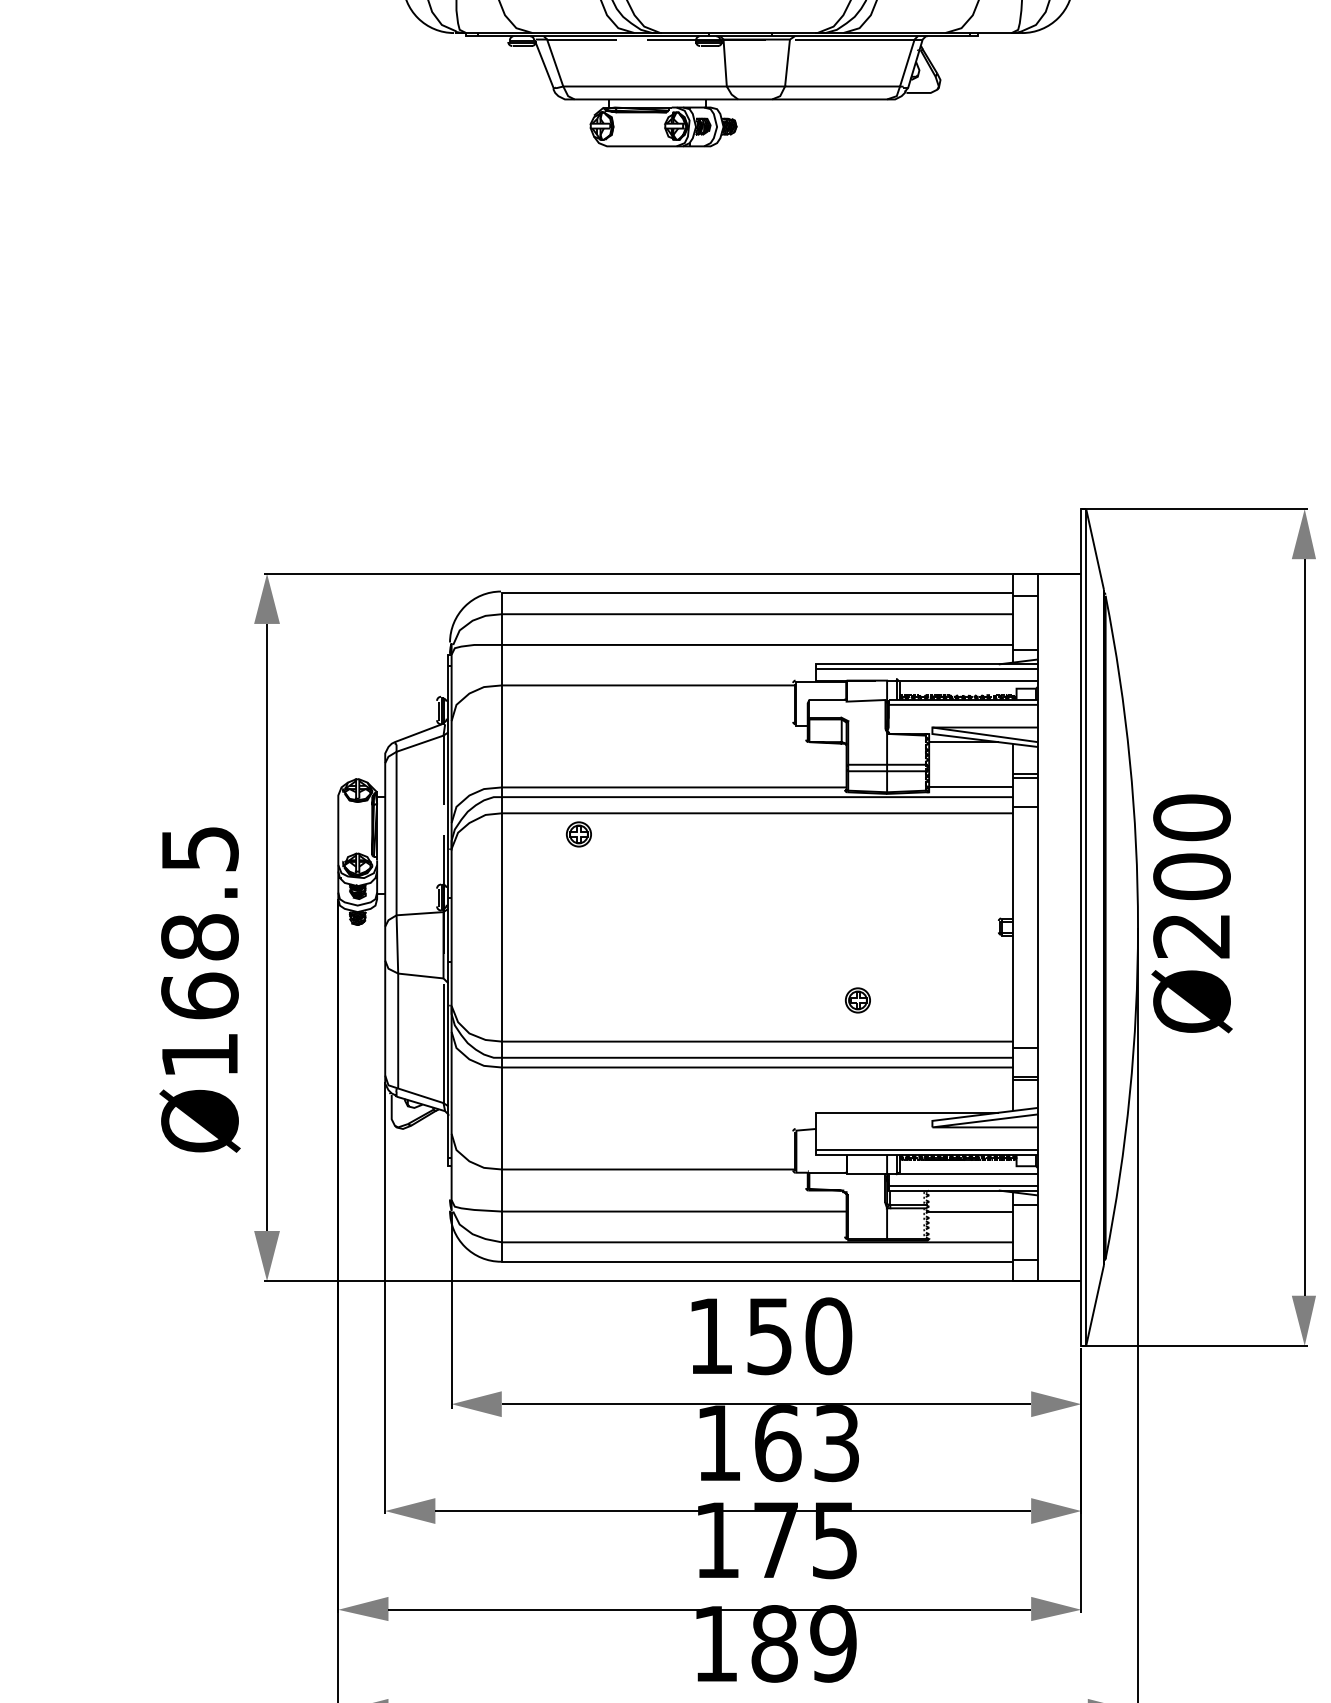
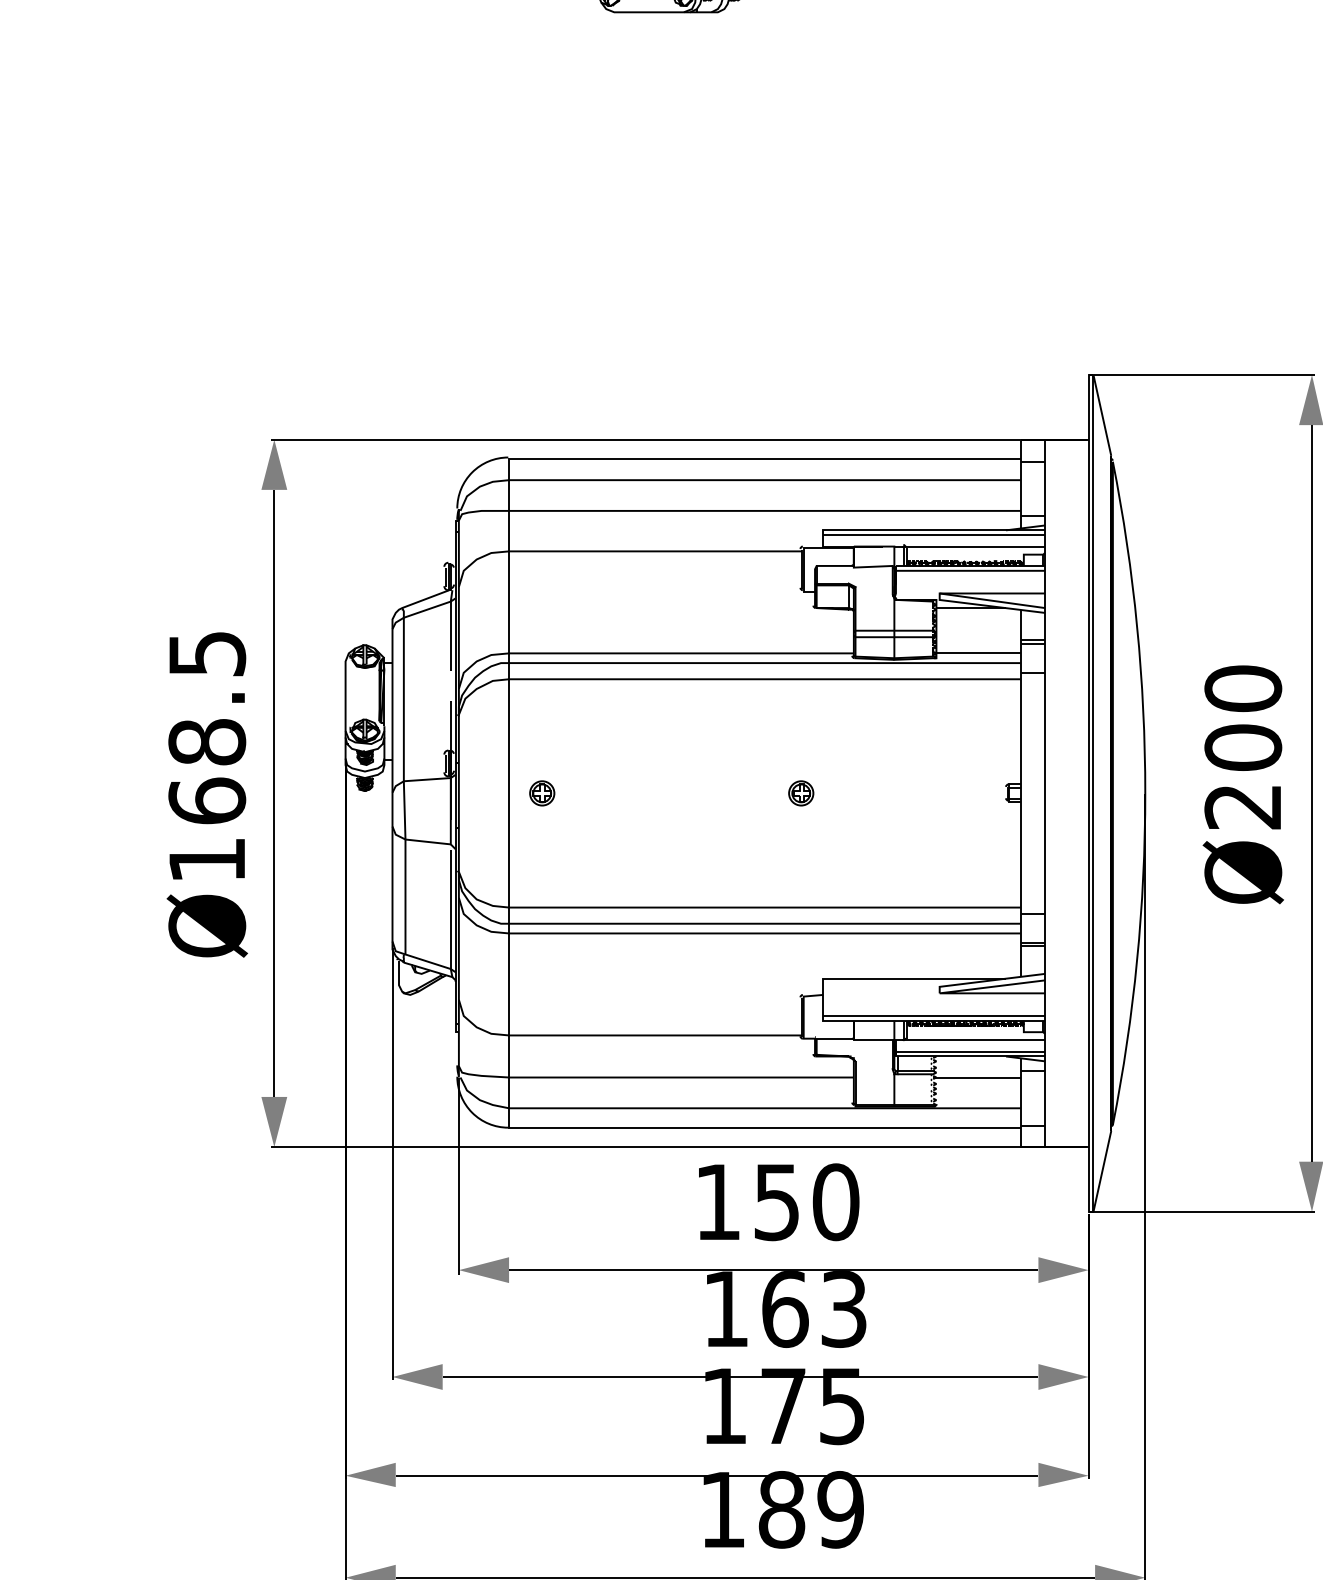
part: (578, 834) -> (541, 793), moved
text: (1191, 913) -> (1242, 784), moved
text: (199, 989) -> (206, 794), moved
part: (857, 1000) -> (800, 793), moved

